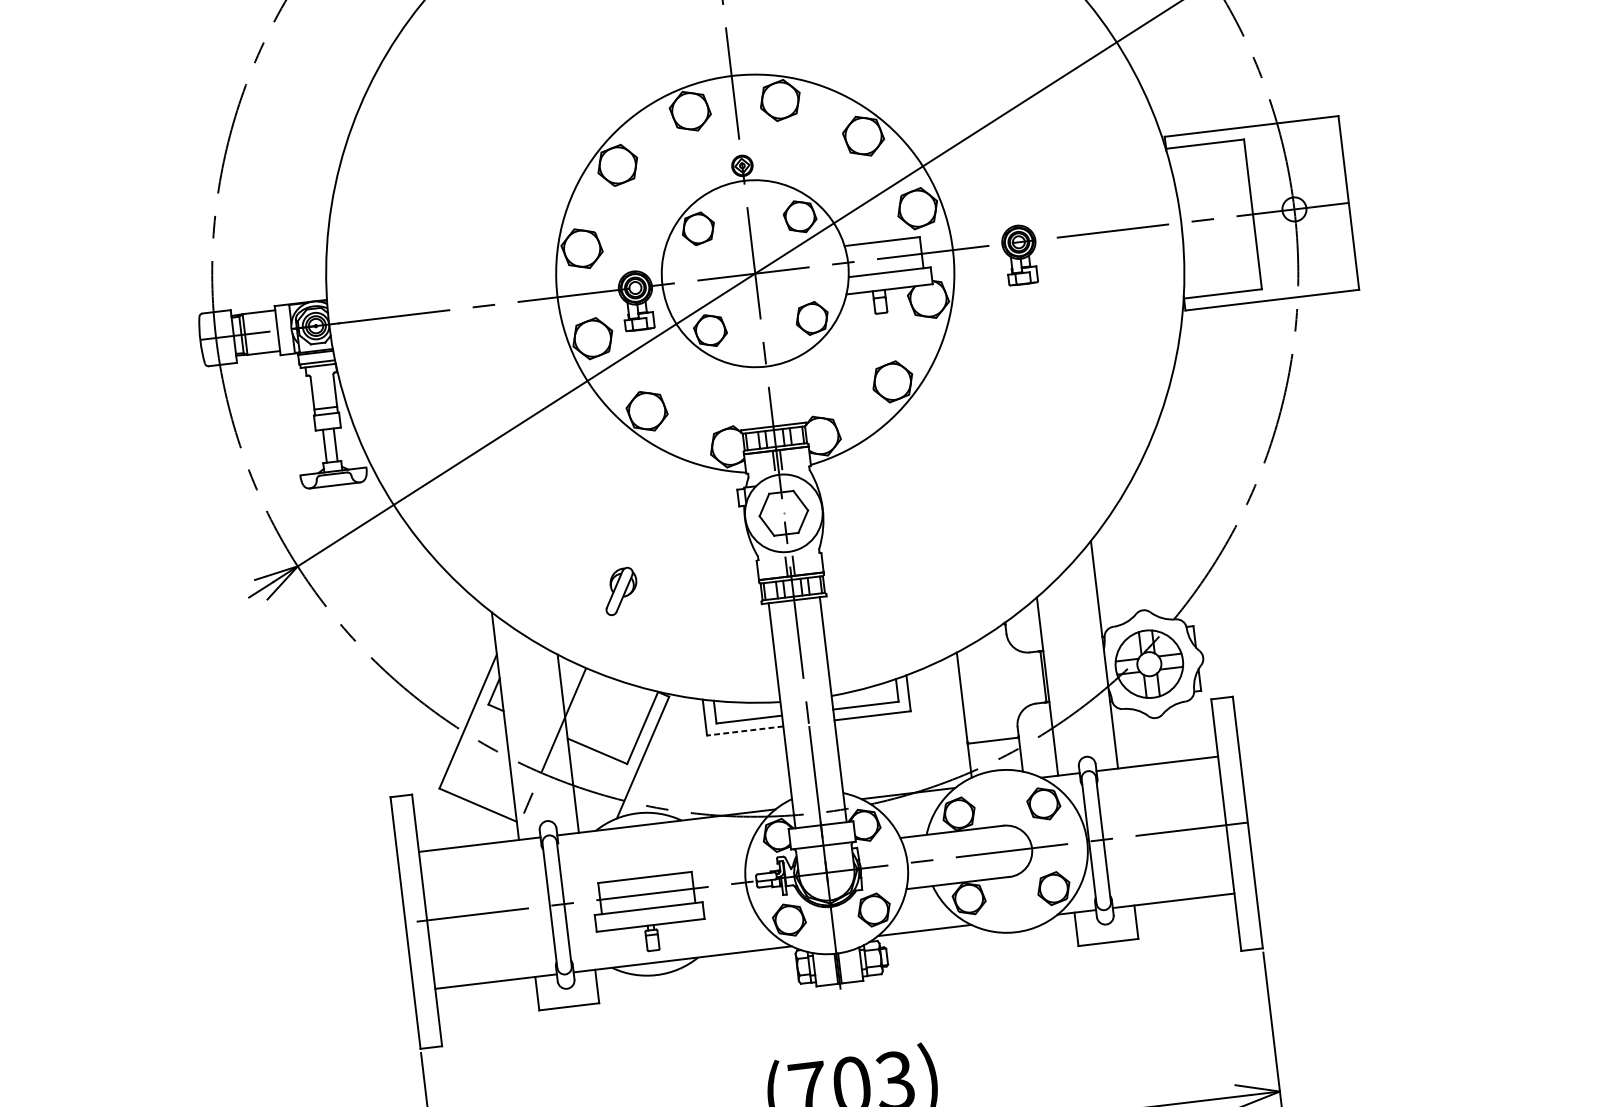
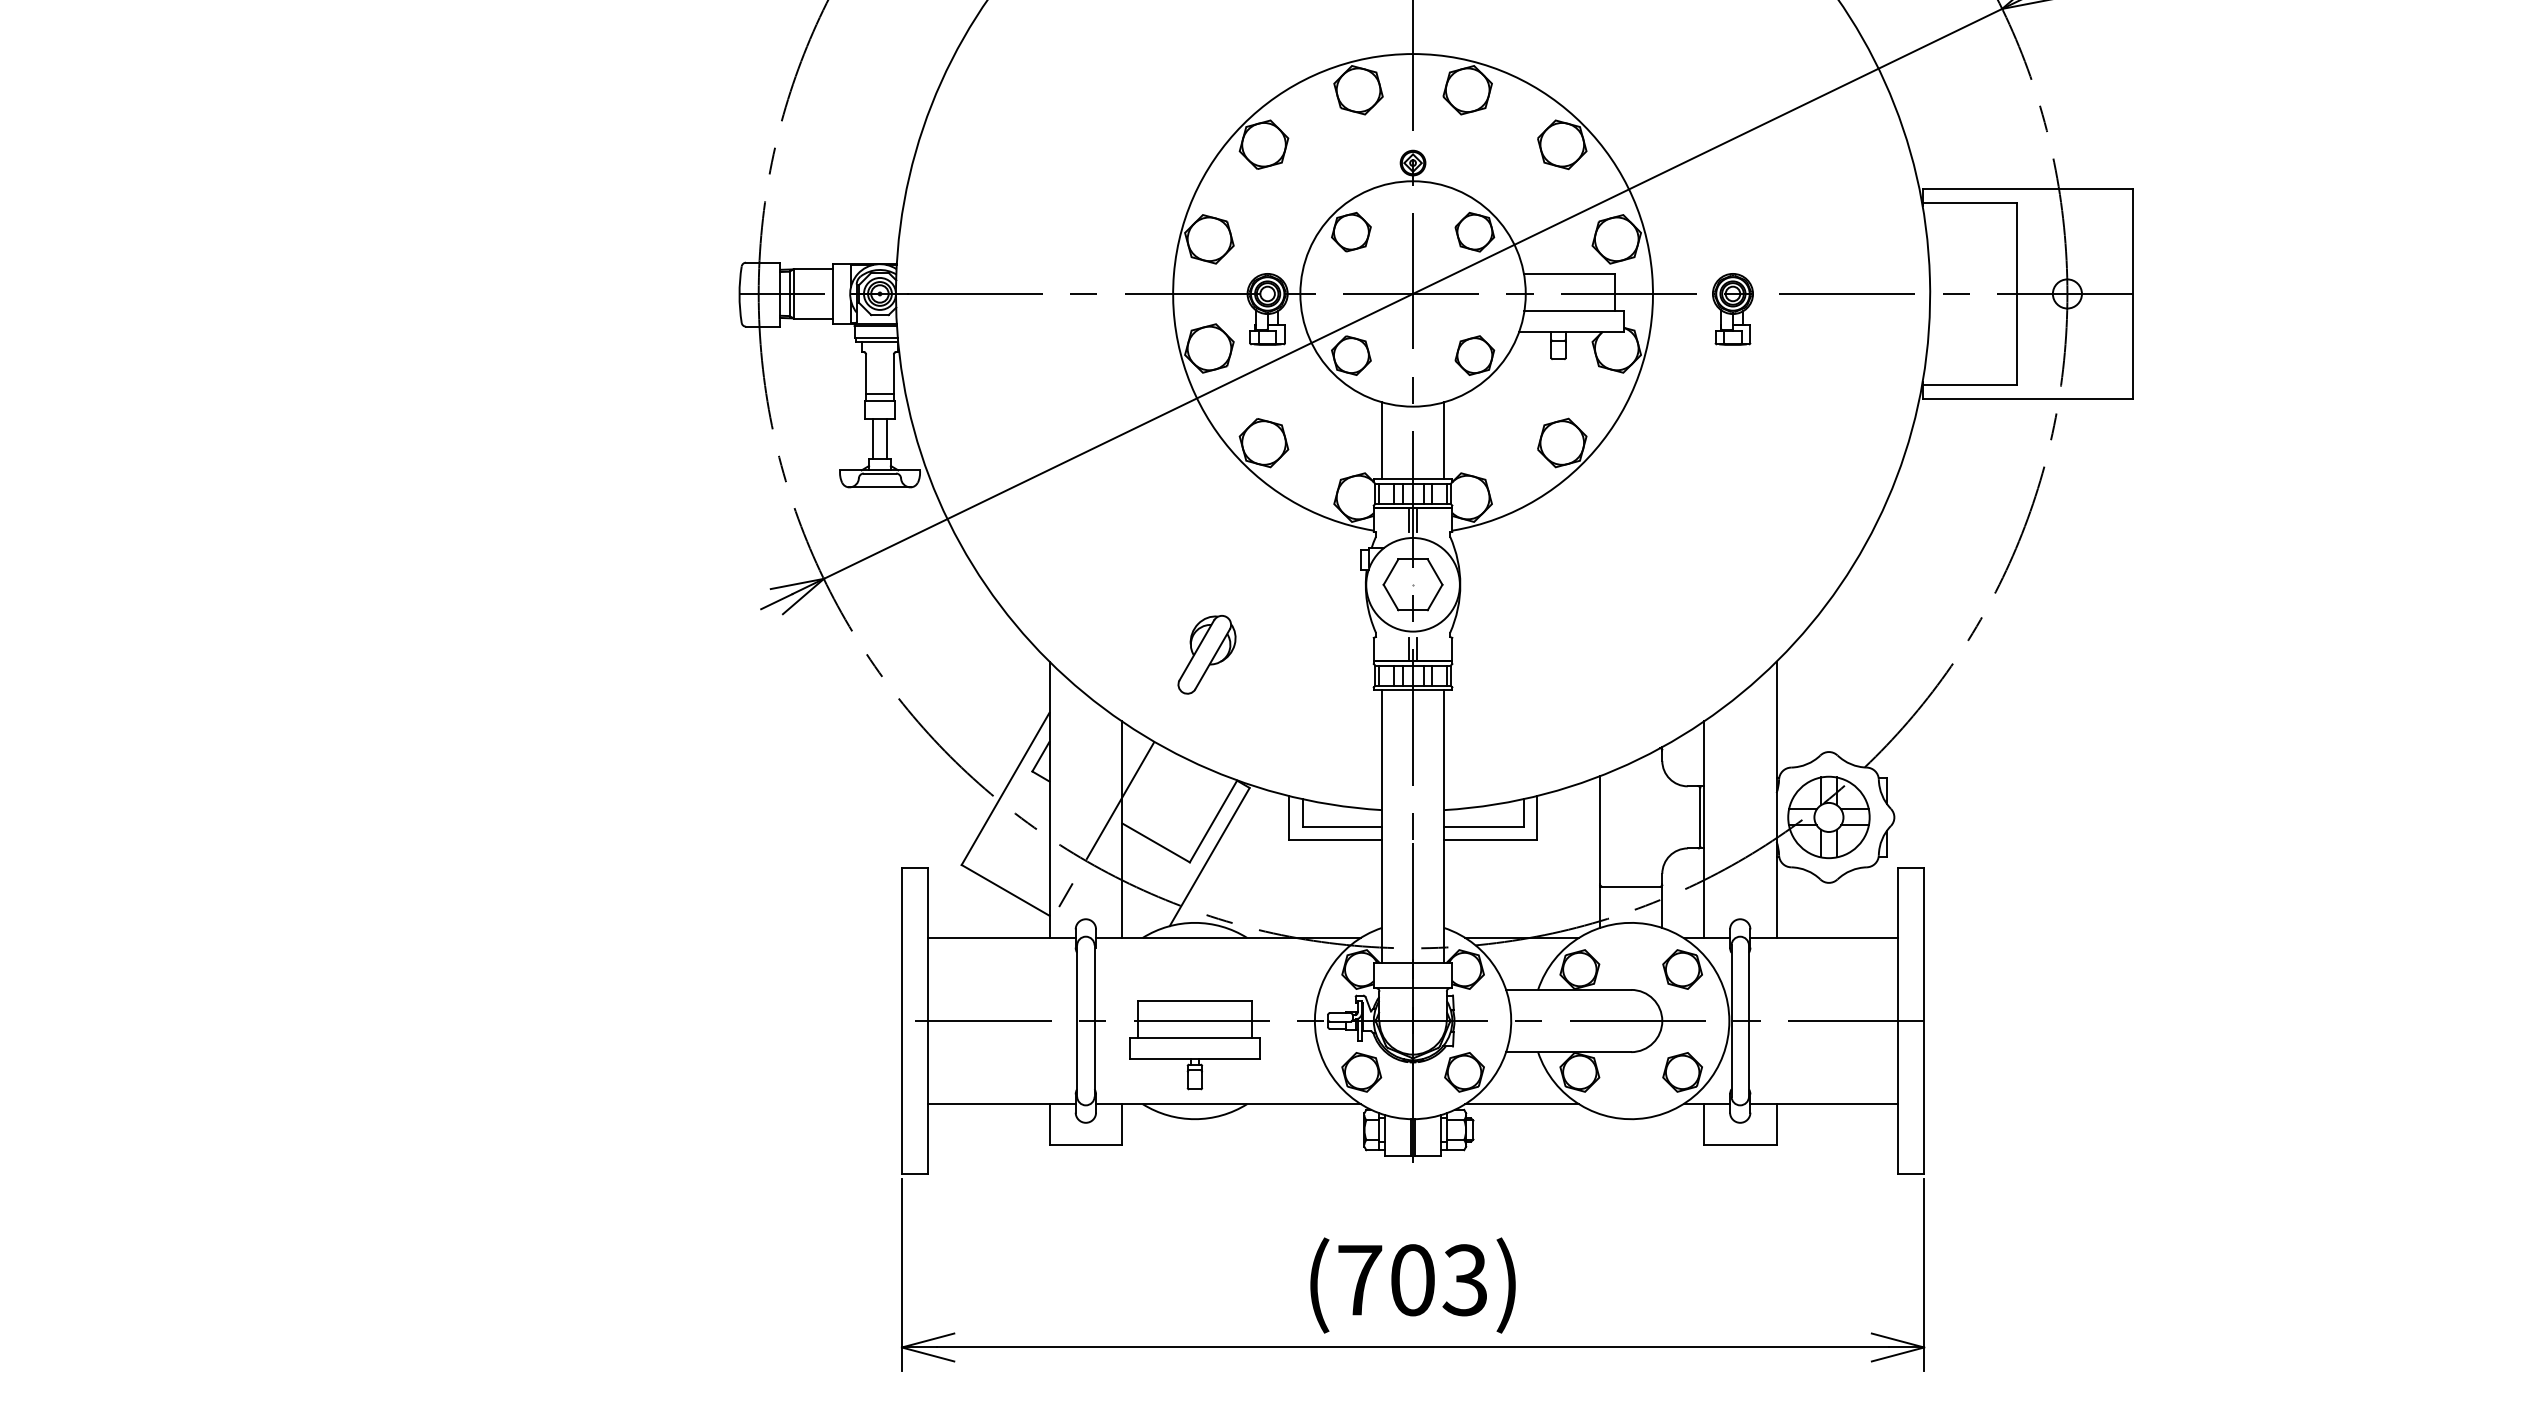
line: (795, 391) -> (1444, 440), added
line: (744, 397) -> (1382, 440), added
part: (620, 591) -> (1206, 654), size x1.43
line: (744, 730) -> (1335, 839), dashed -> solid

